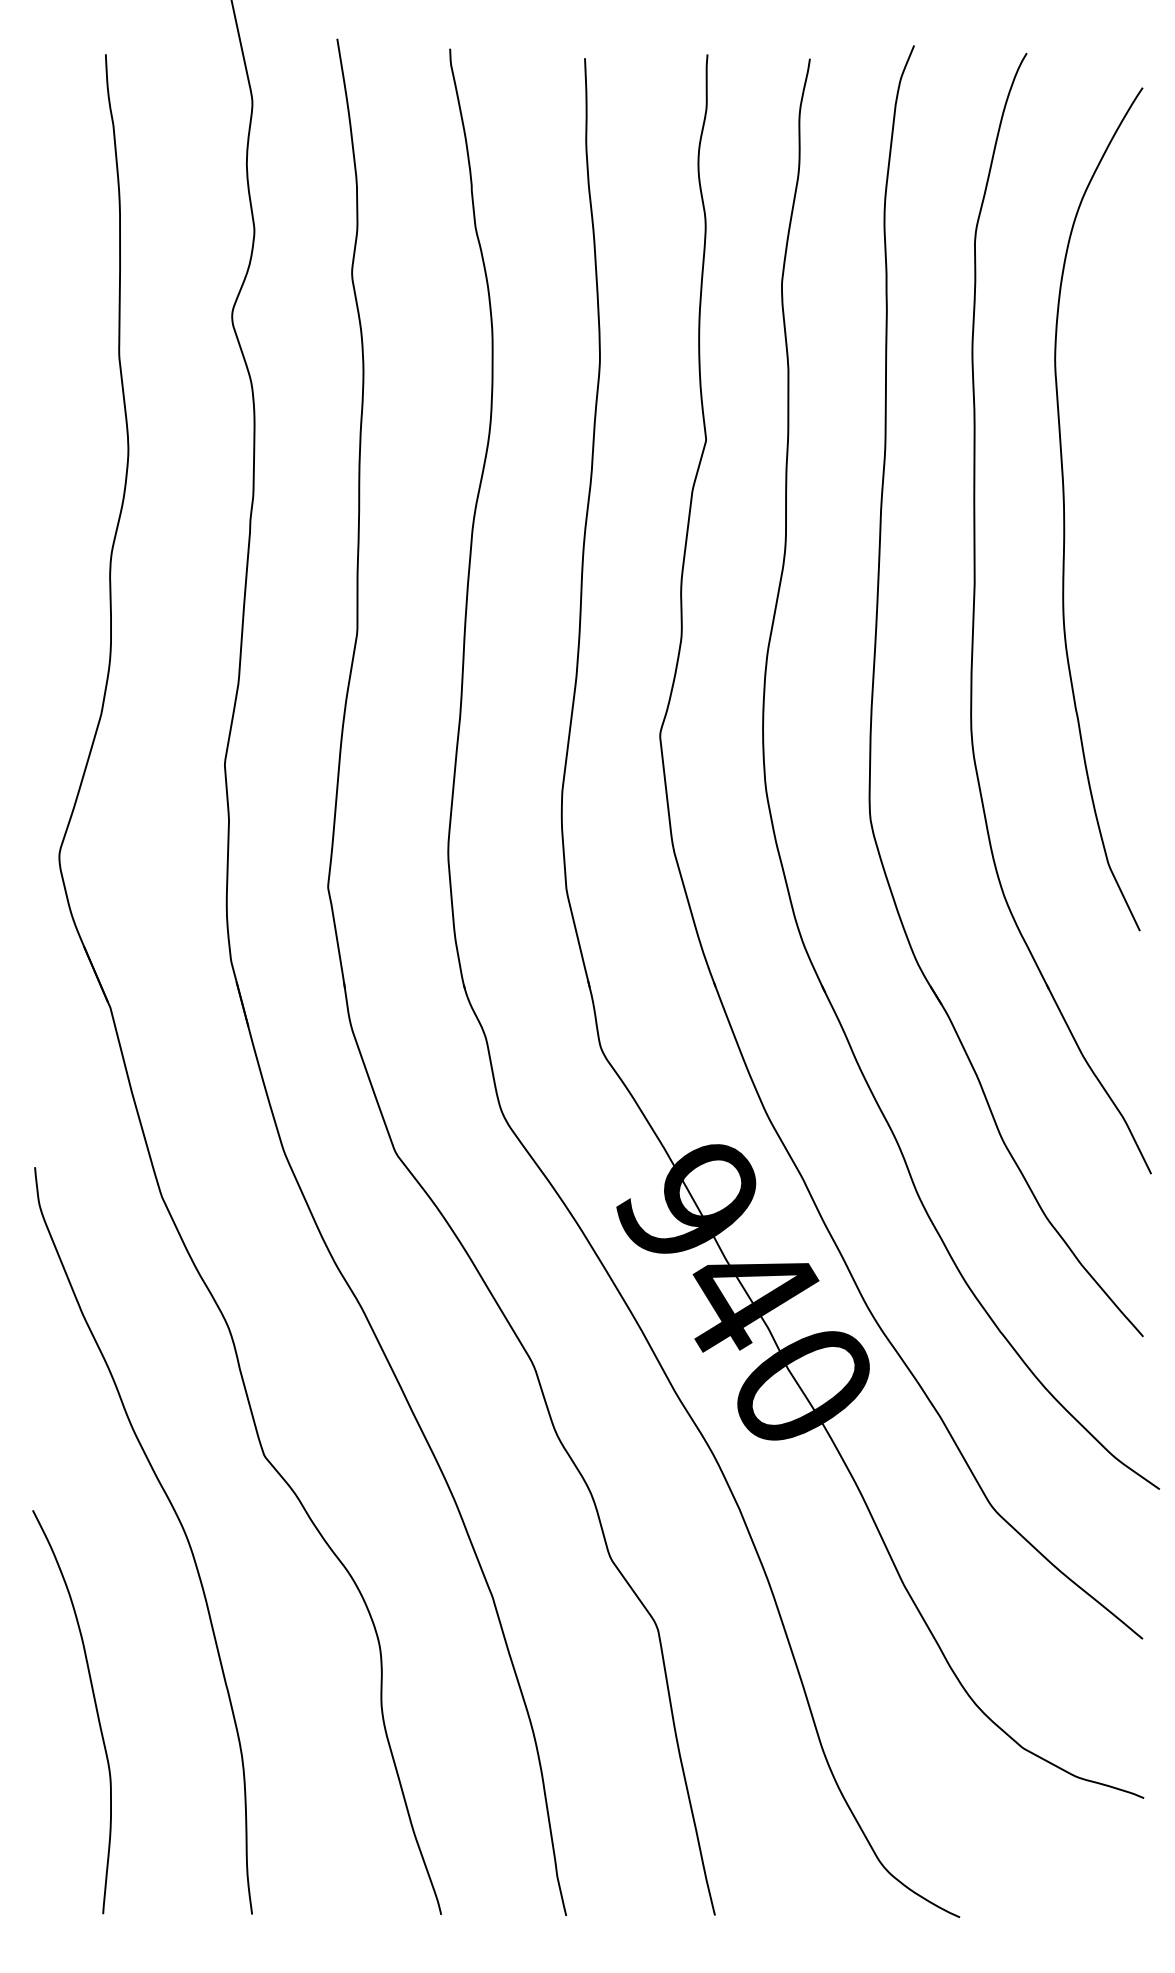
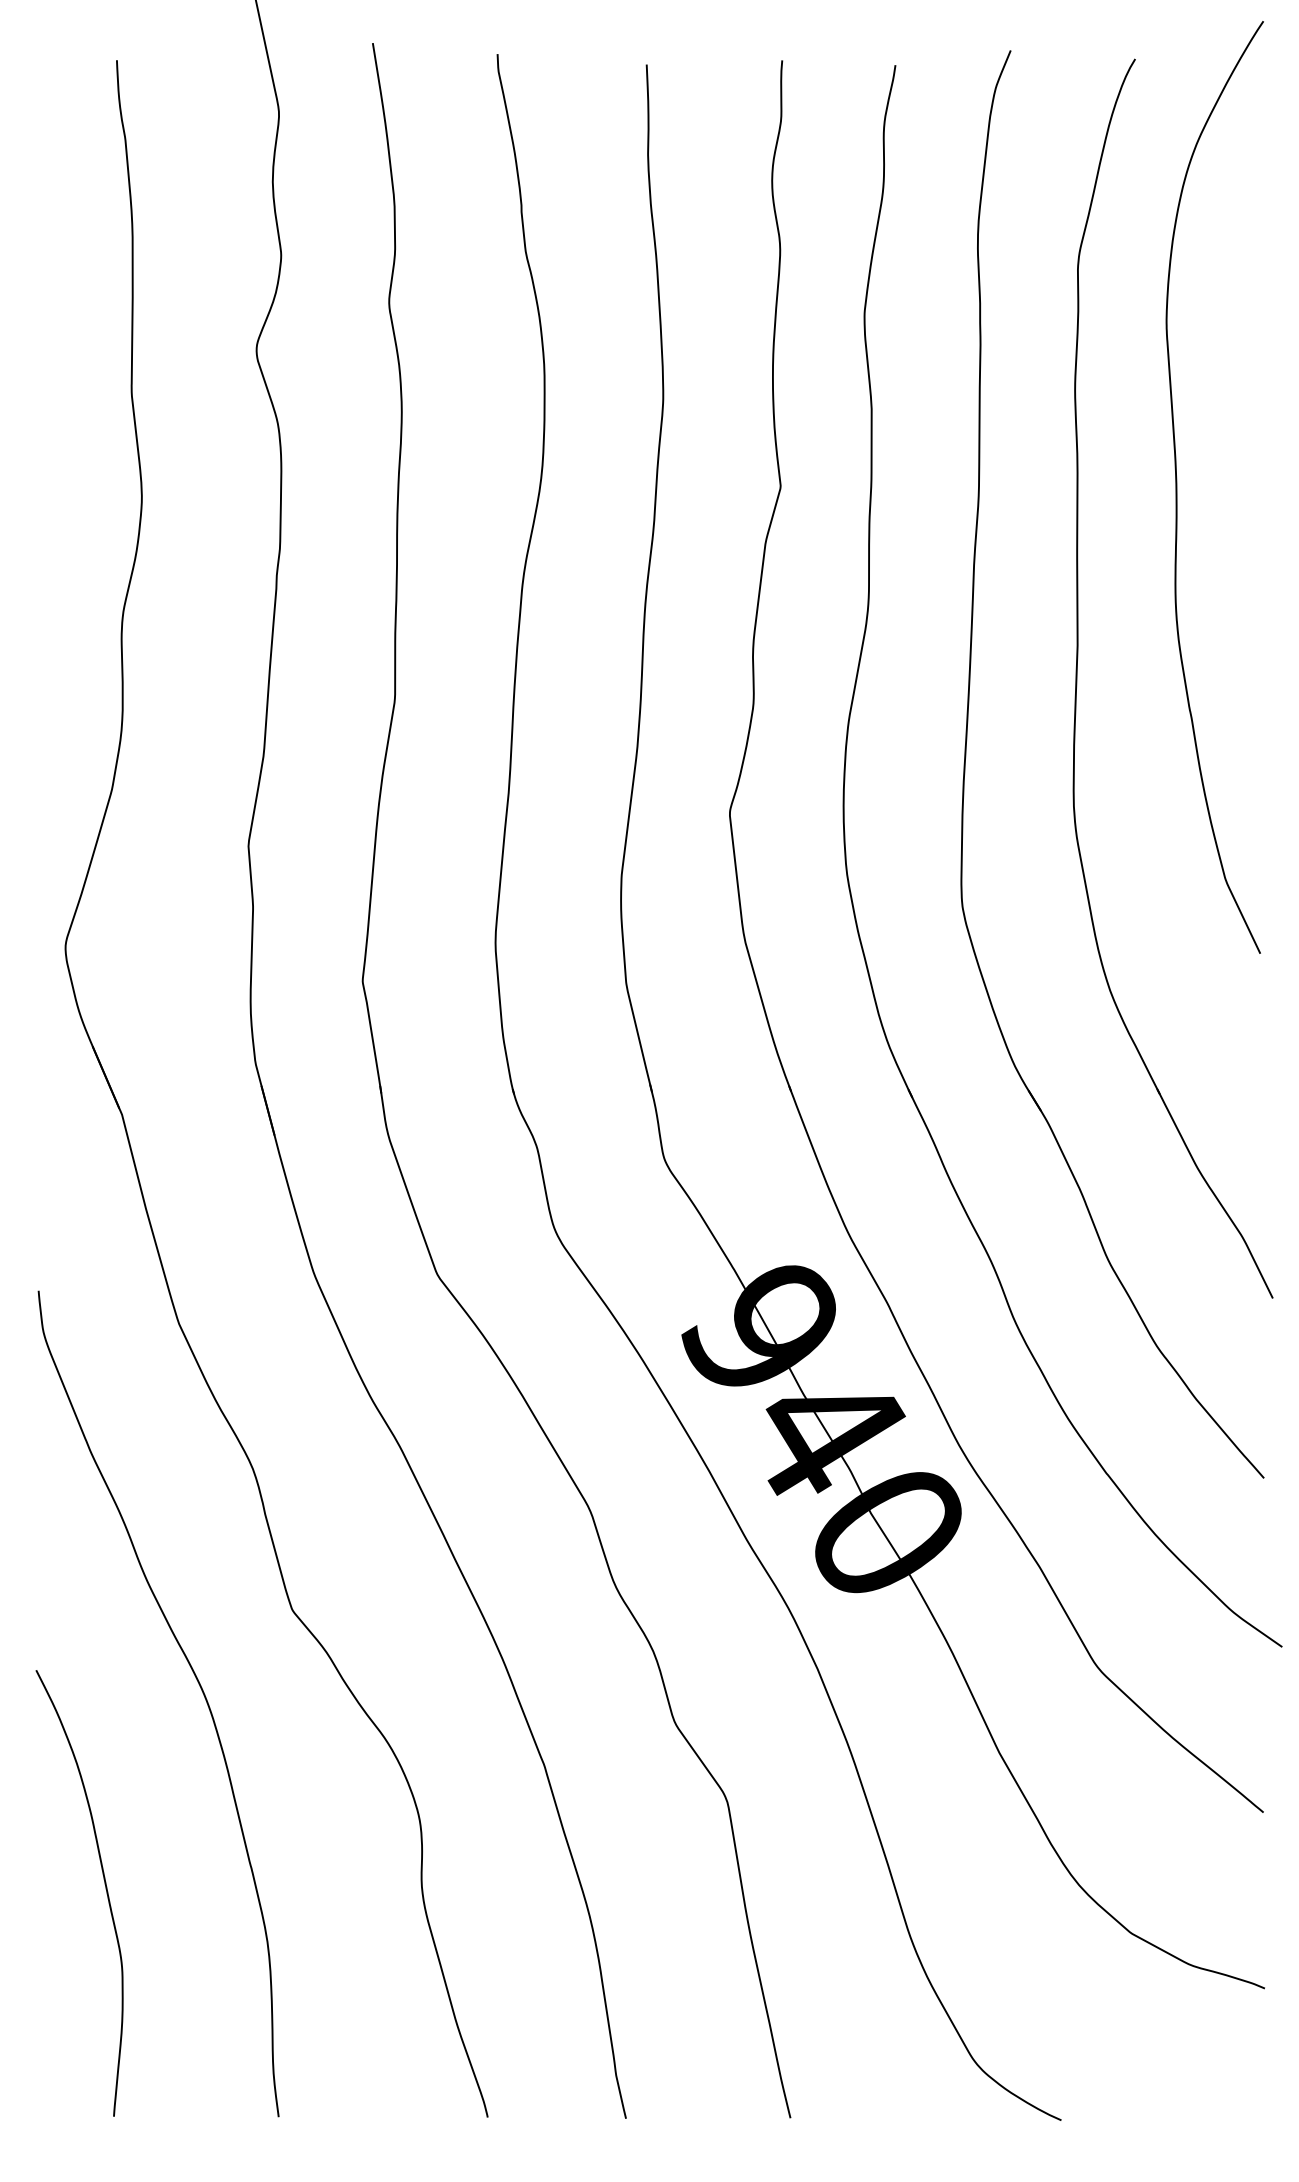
curve: (1065, 509) -> (1177, 487), moved

